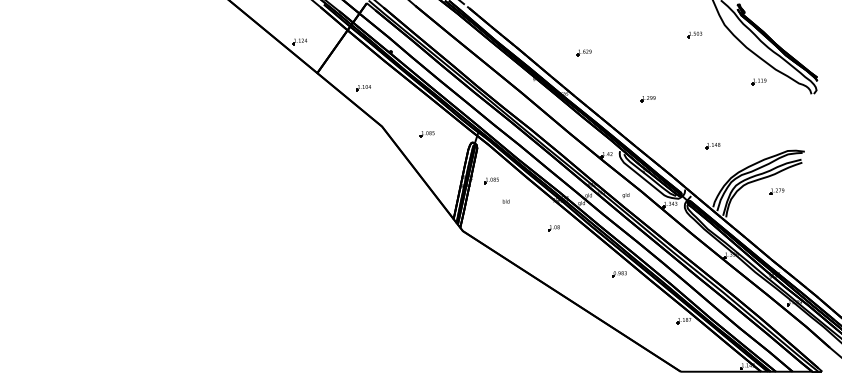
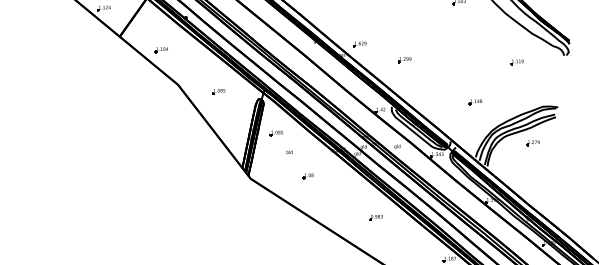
part: (583, 52) -> (359, 44), moved
part: (758, 81) -> (516, 62), moved
part: (647, 99) -> (404, 60), moved
part: (553, 228) -> (307, 176), moved
part: (619, 274) -> (376, 217), moved

